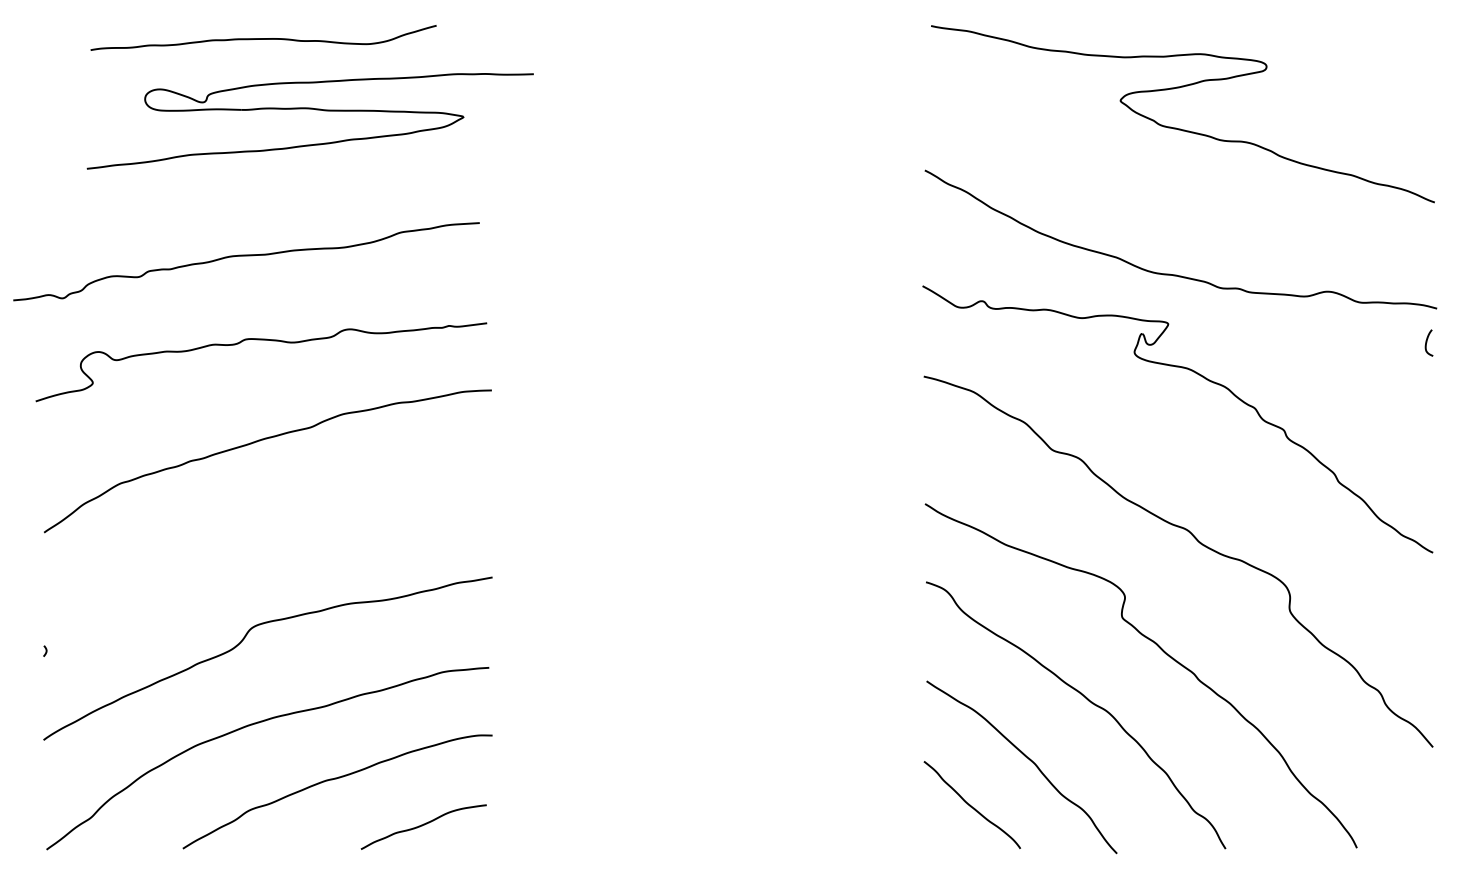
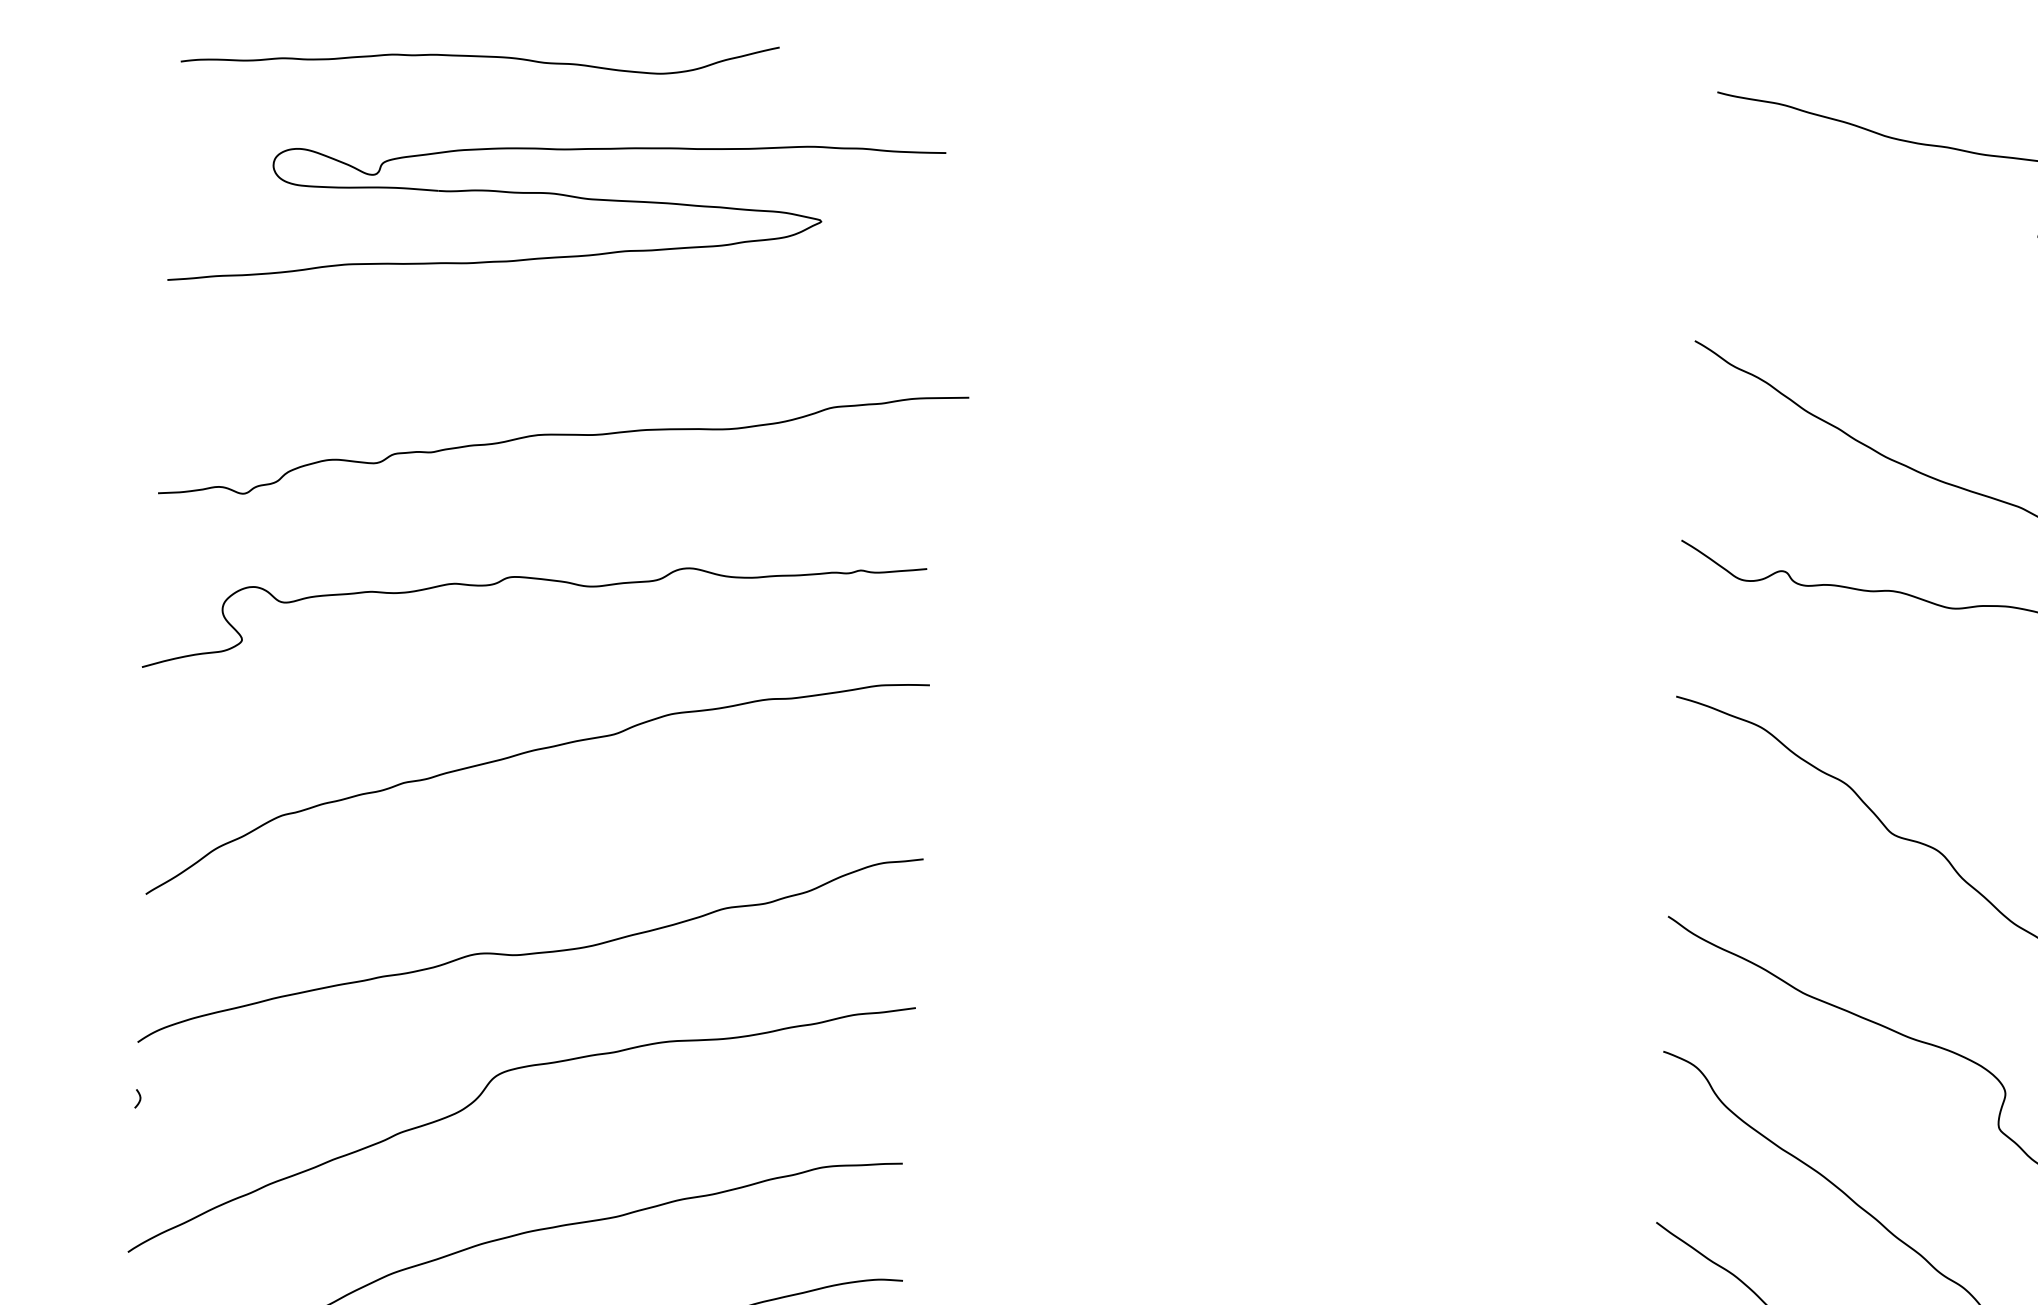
curve: (263, 38) -> (479, 55), moved
part: (309, 109) -> (556, 195), moved
curve: (246, 256) -> (563, 436), moved
curve: (267, 555) -> (529, 951), added

